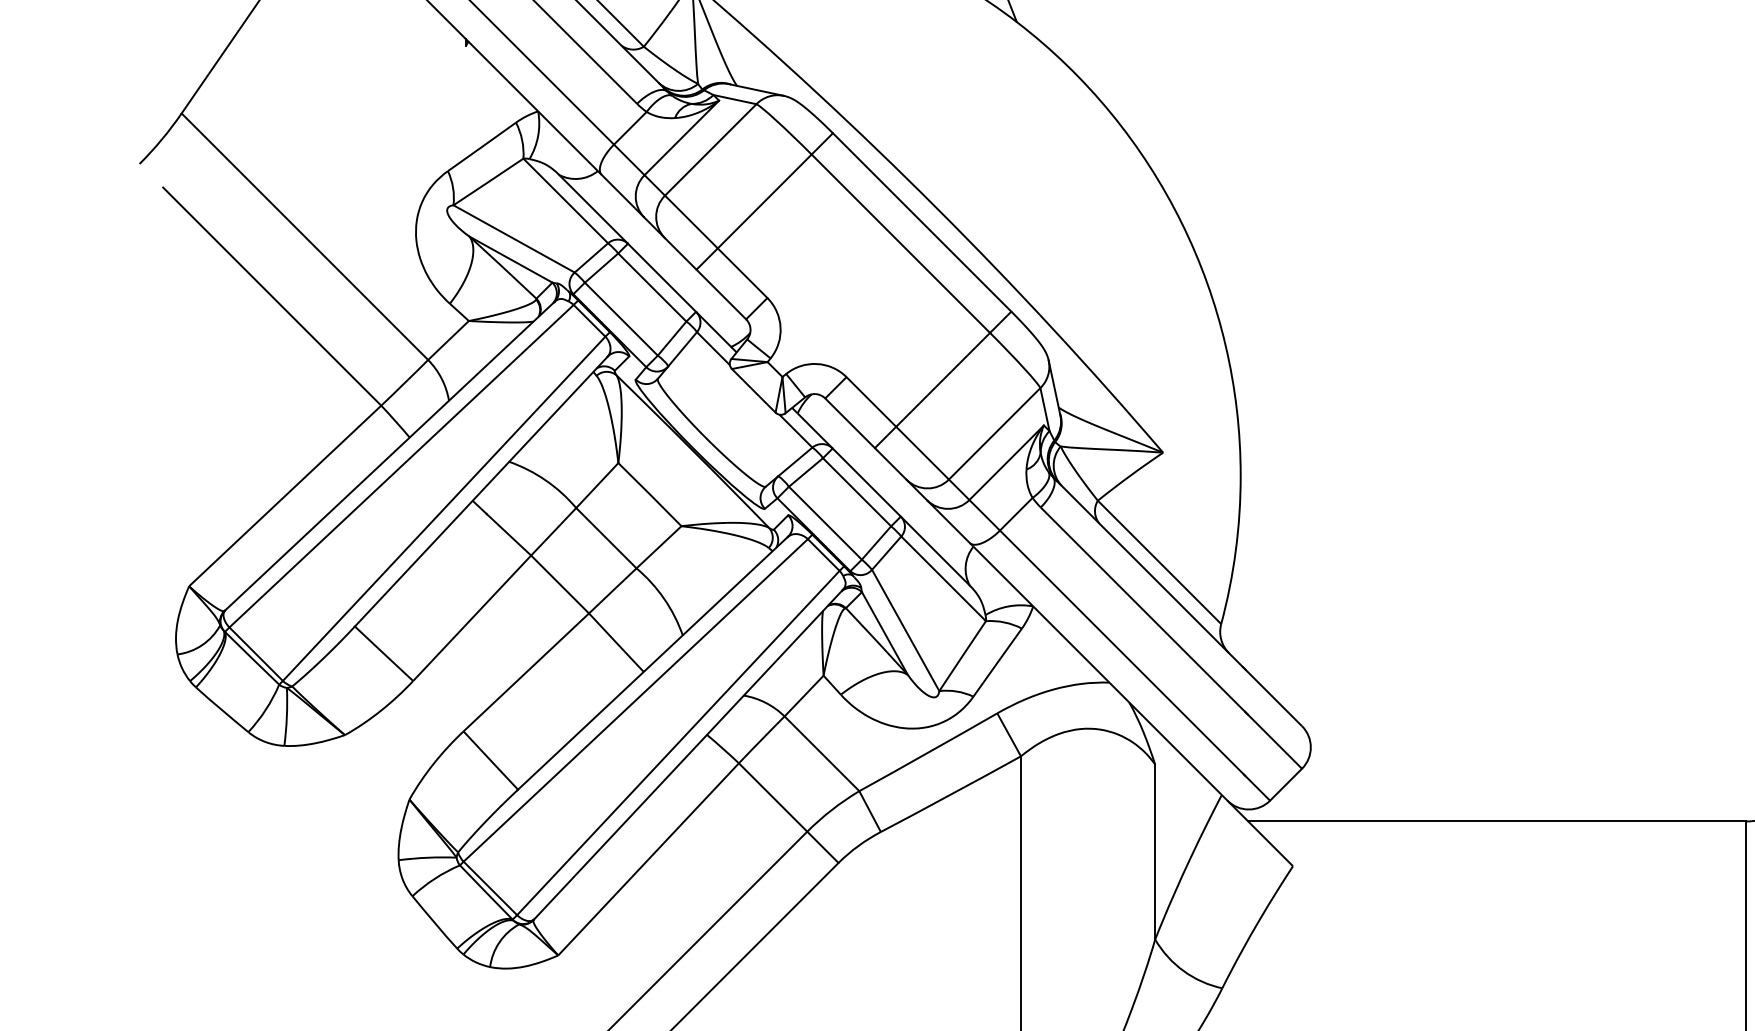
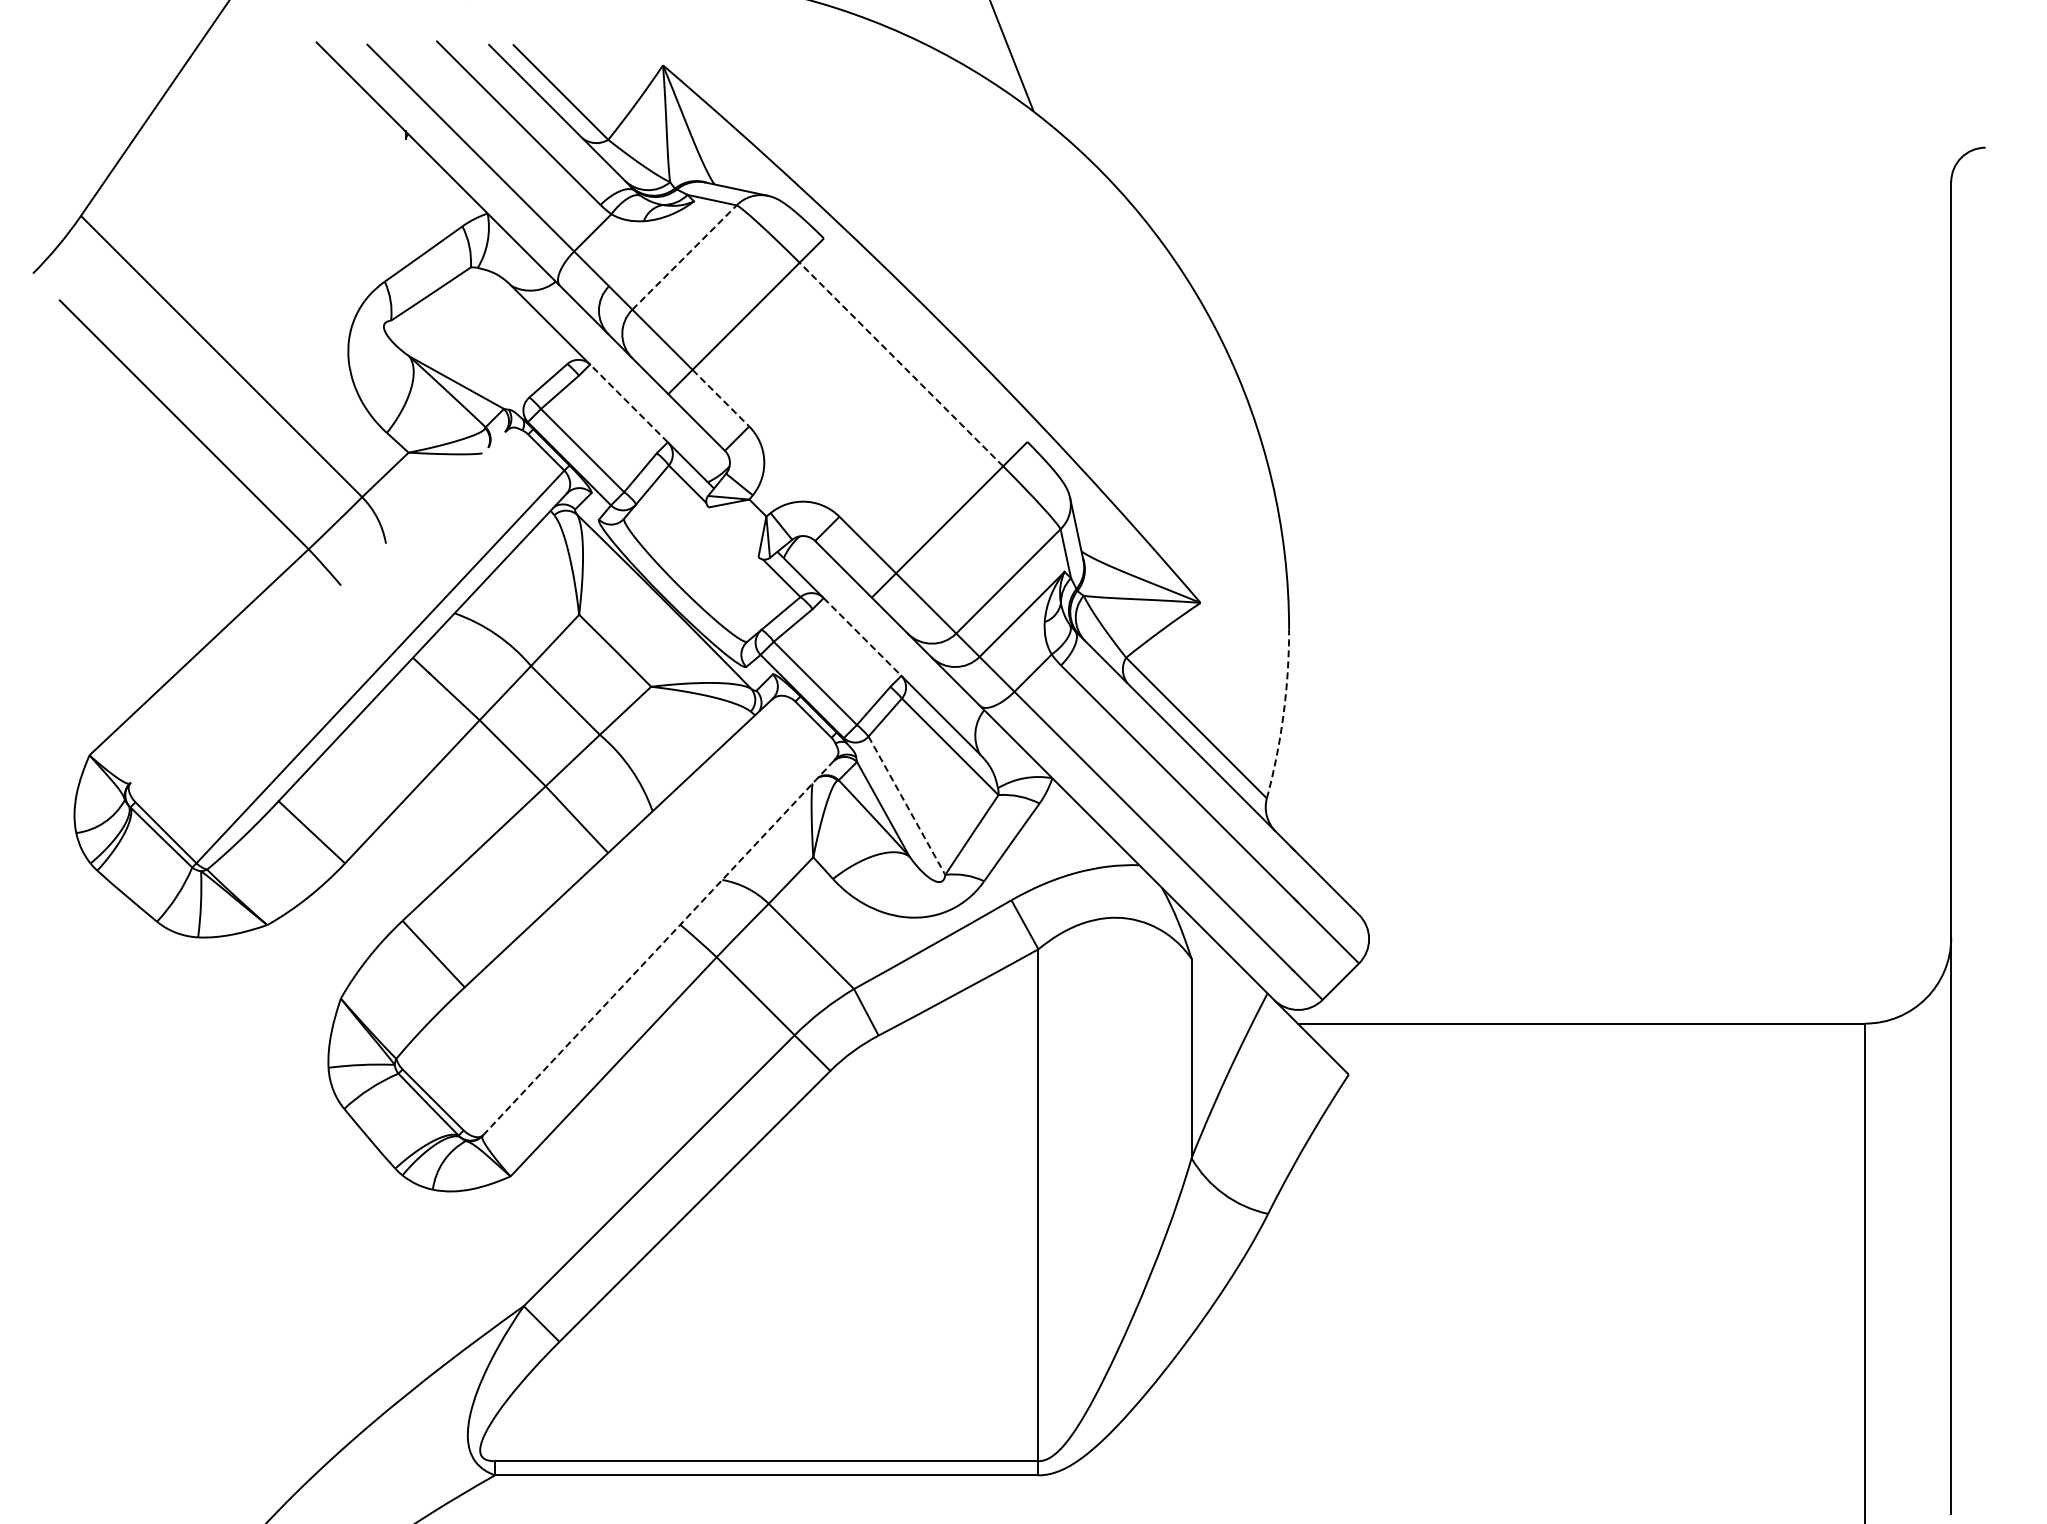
line: (681, 137) -> (651, 243), removed
line: (710, 149) -> (684, 257), solid -> dashed
line: (565, 200) -> (518, 315), removed
line: (921, 222) -> (925, 340), removed
line: (514, 238) -> (460, 358), removed
line: (900, 243) -> (901, 364), solid -> dashed
line: (743, 273) -> (721, 398), solid -> dashed
line: (661, 277) -> (628, 403), solid -> dashed
line: (651, 287) -> (617, 414), removed
line: (753, 390) -> (733, 532), removed
line: (389, 455) -> (318, 606), removed
line: (401, 466) -> (331, 618), removed
line: (866, 482) -> (862, 636), solid -> dashed
line: (857, 491) -> (851, 647), removed
arc: (1235, 550) -> (1283, 714), solid -> dashed
line: (906, 631) -> (907, 806), solid -> dashed
line: (635, 700) -> (598, 885), removed
line: (678, 742) -> (647, 933), removed
line: (688, 754) -> (659, 947), solid -> dashed

